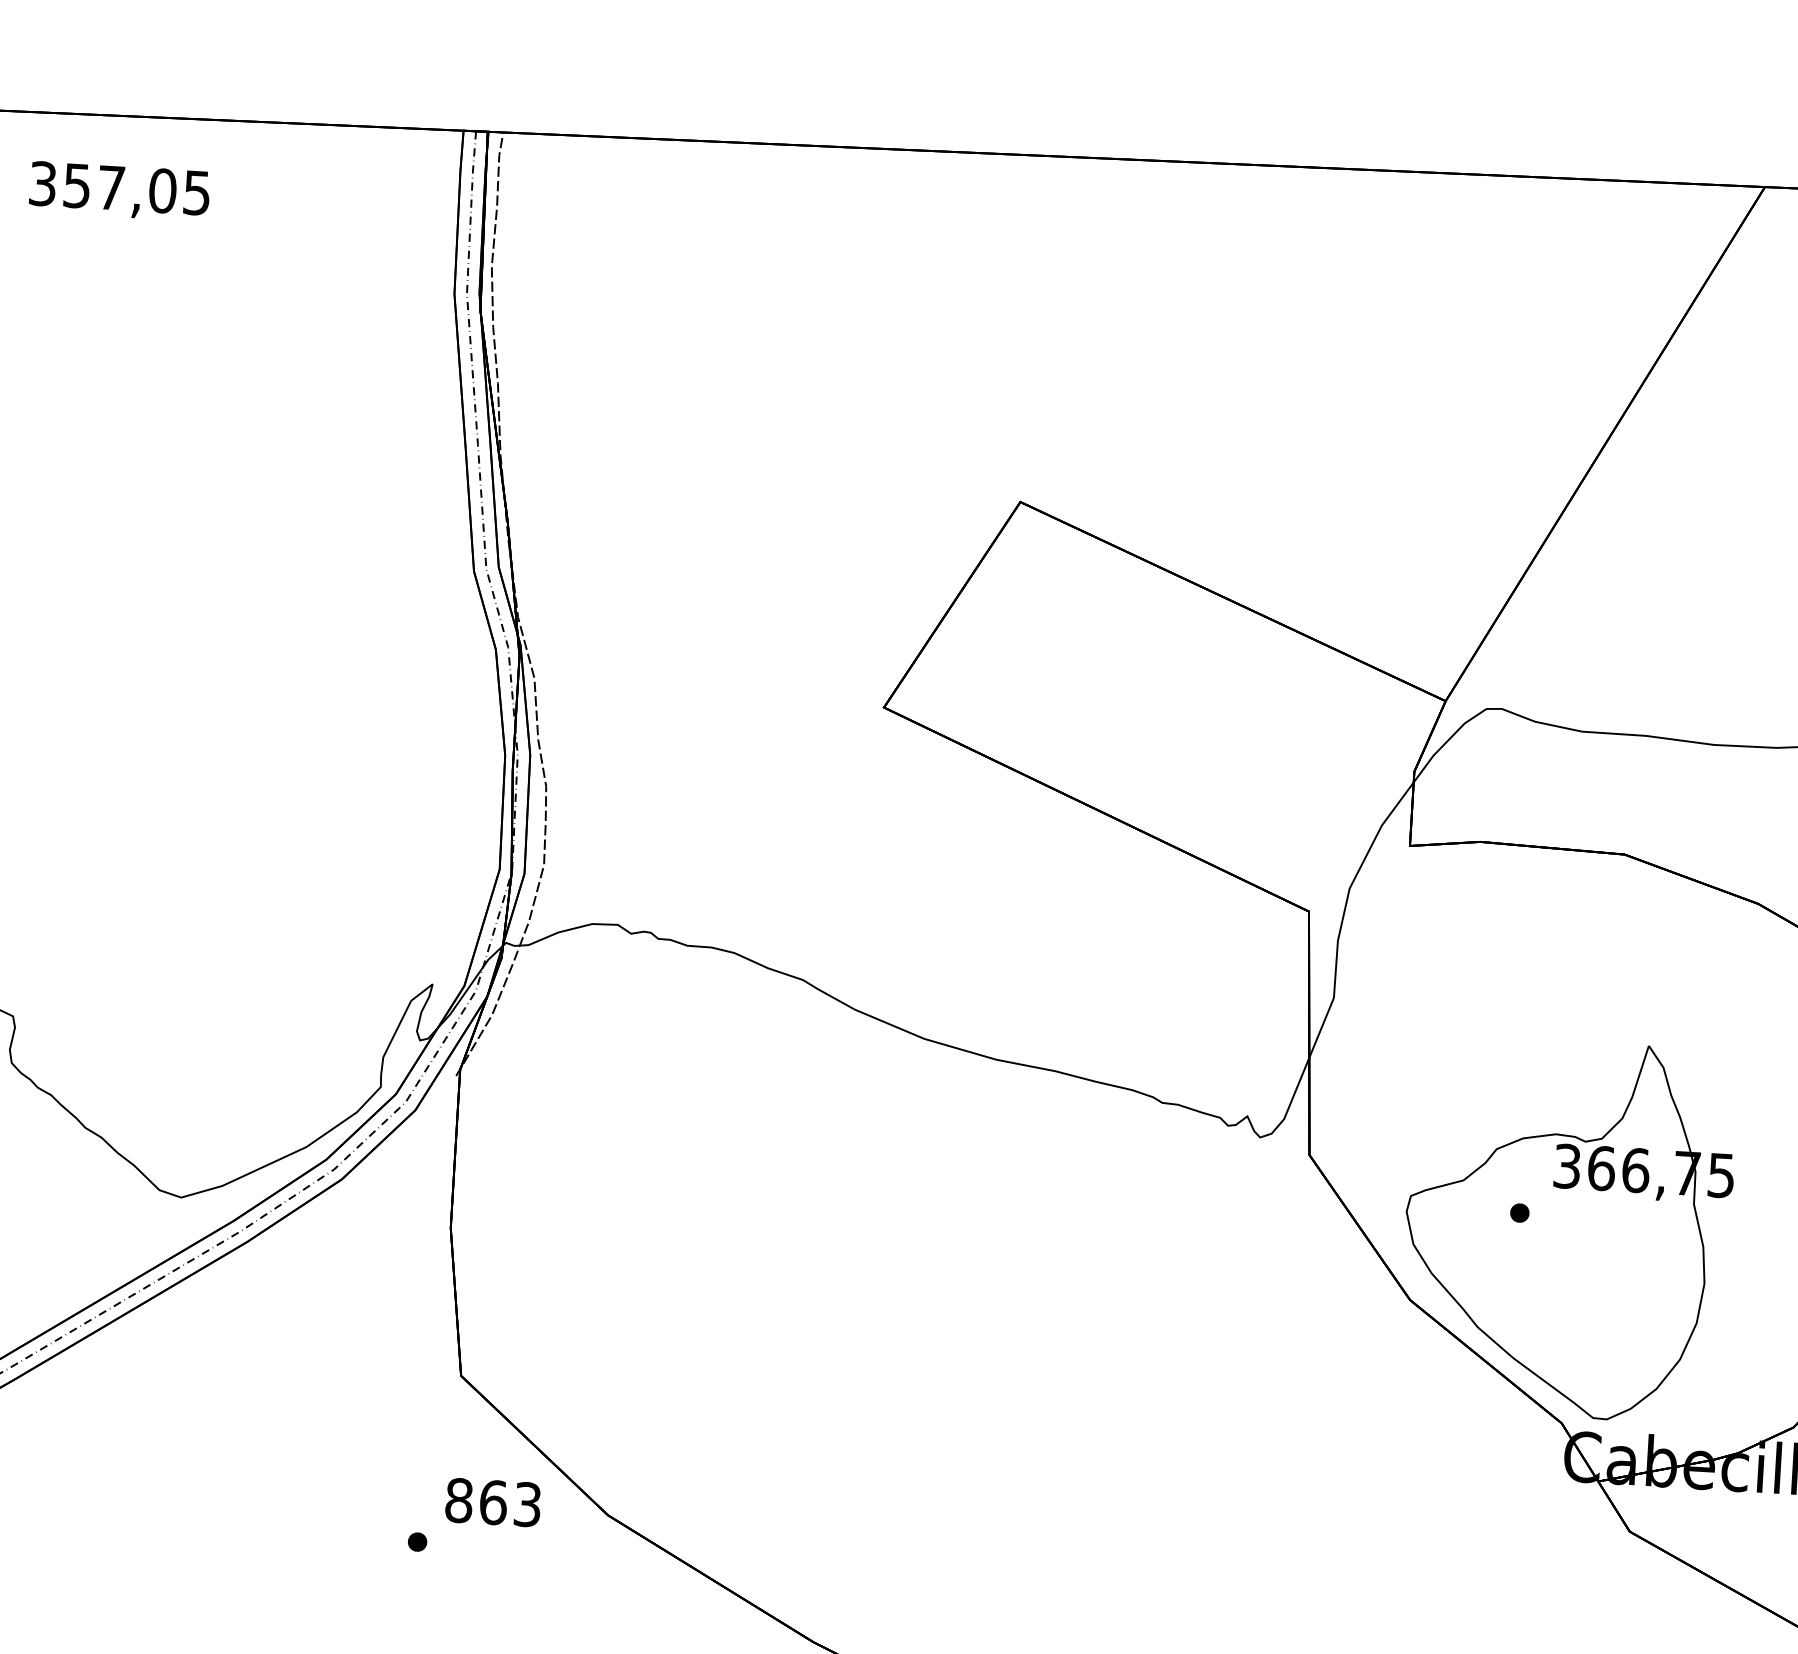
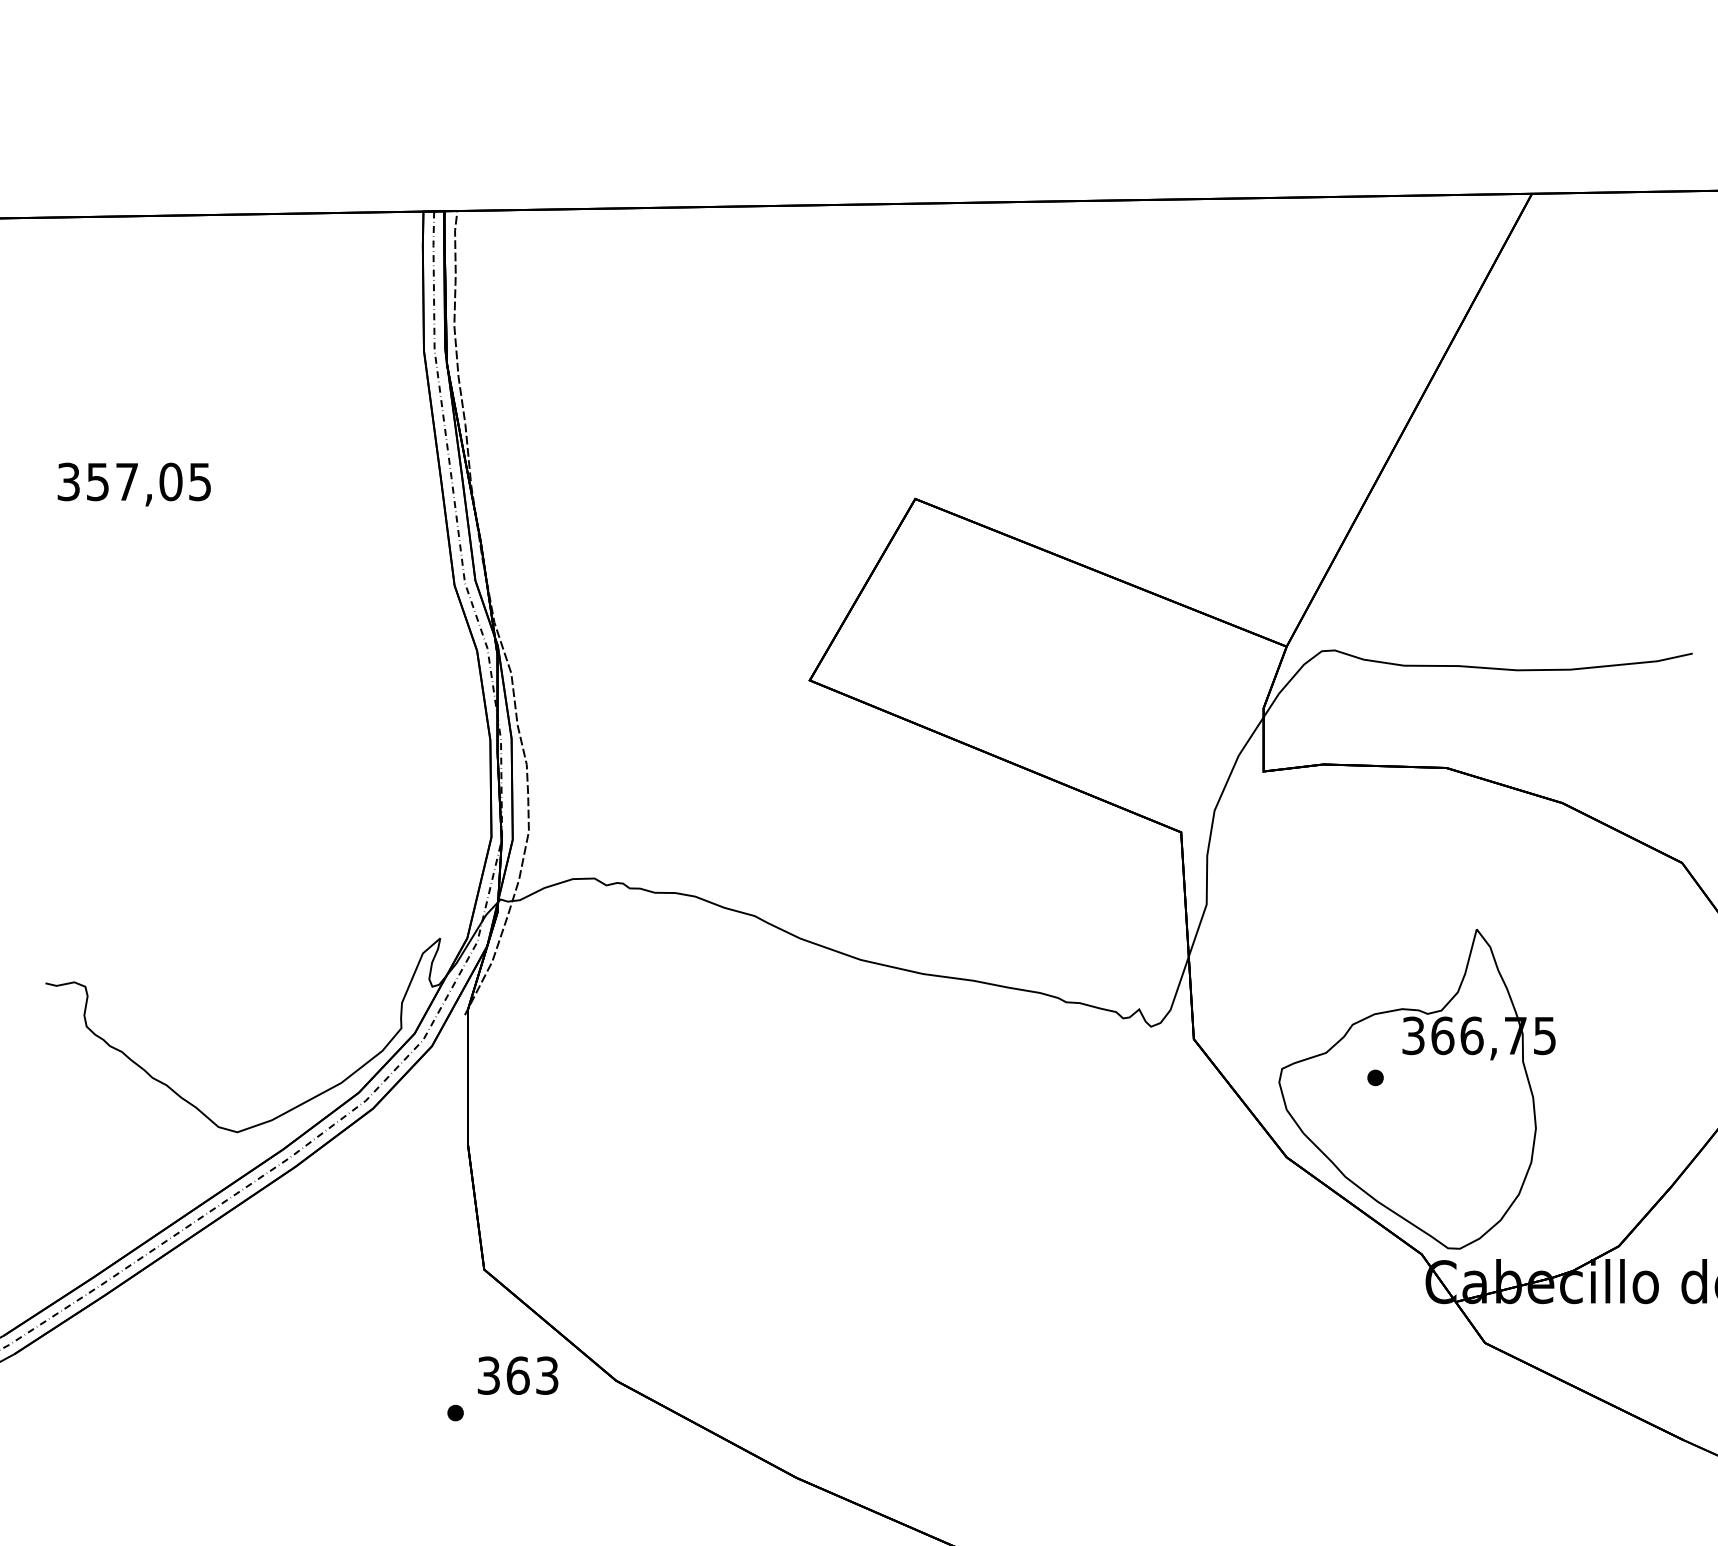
text: (118, 191) -> (133, 484), moved
text: (458, 1500) -> (488, 1375), 863 -> 363

